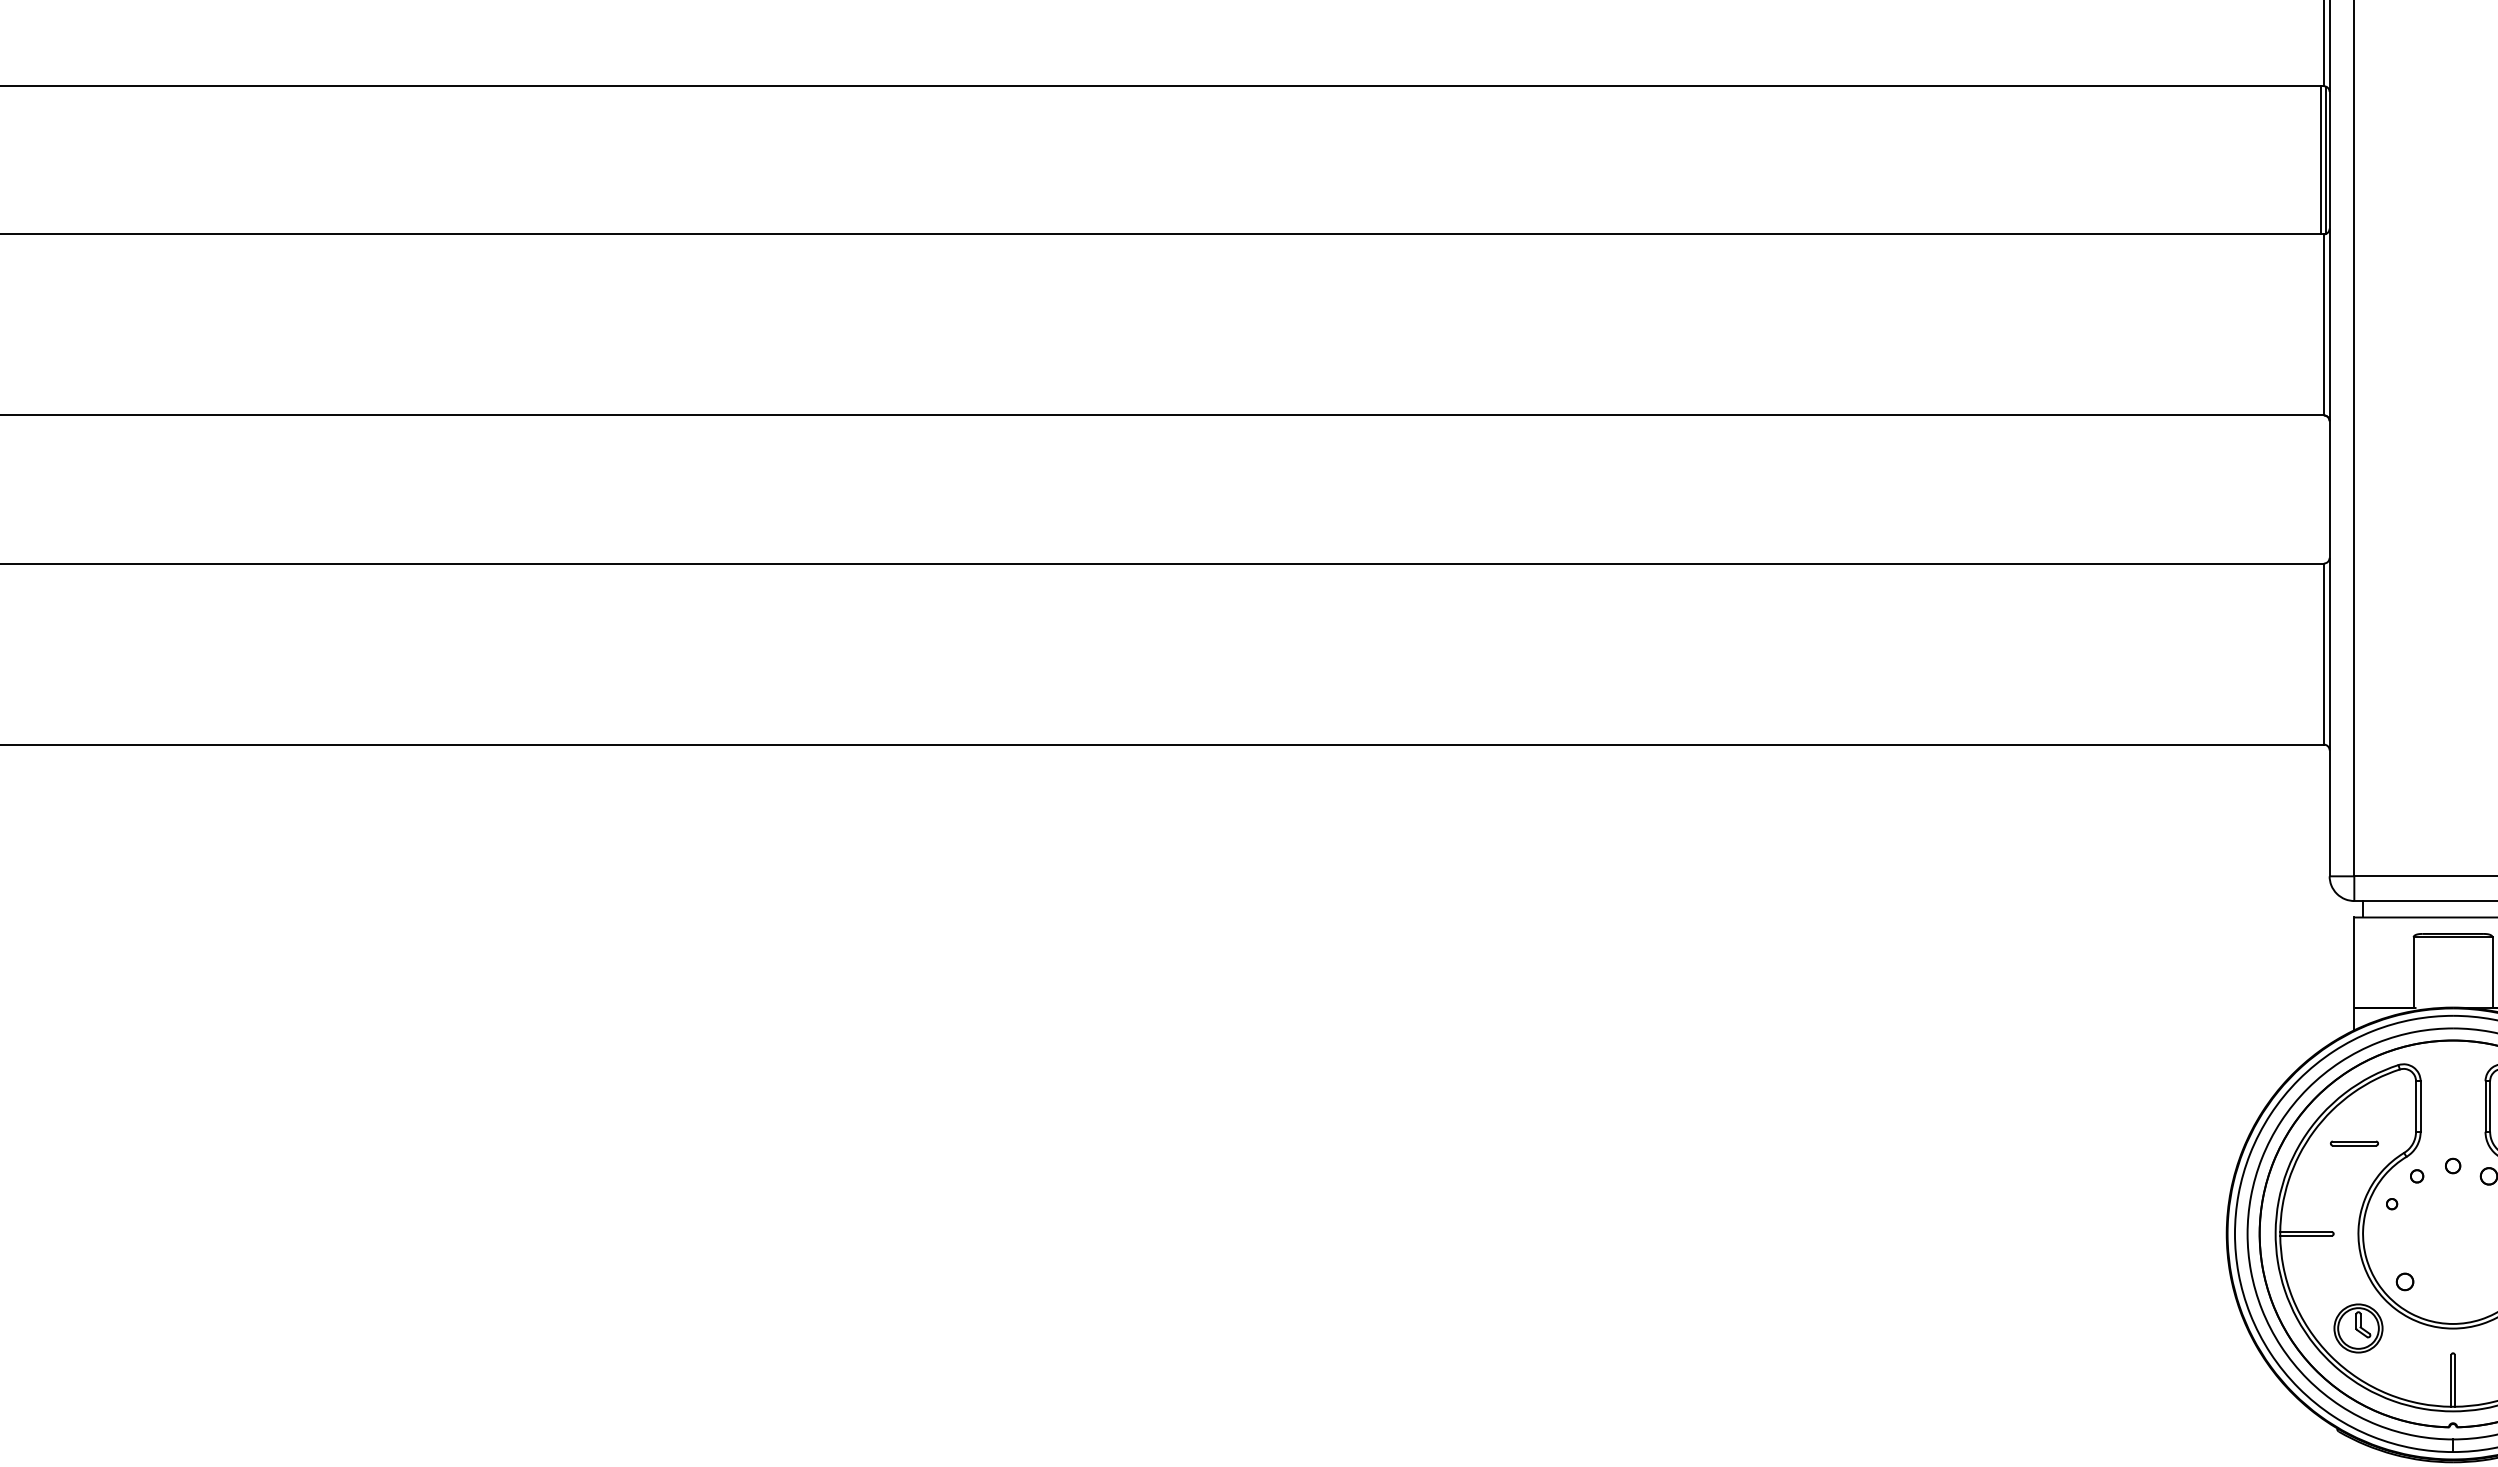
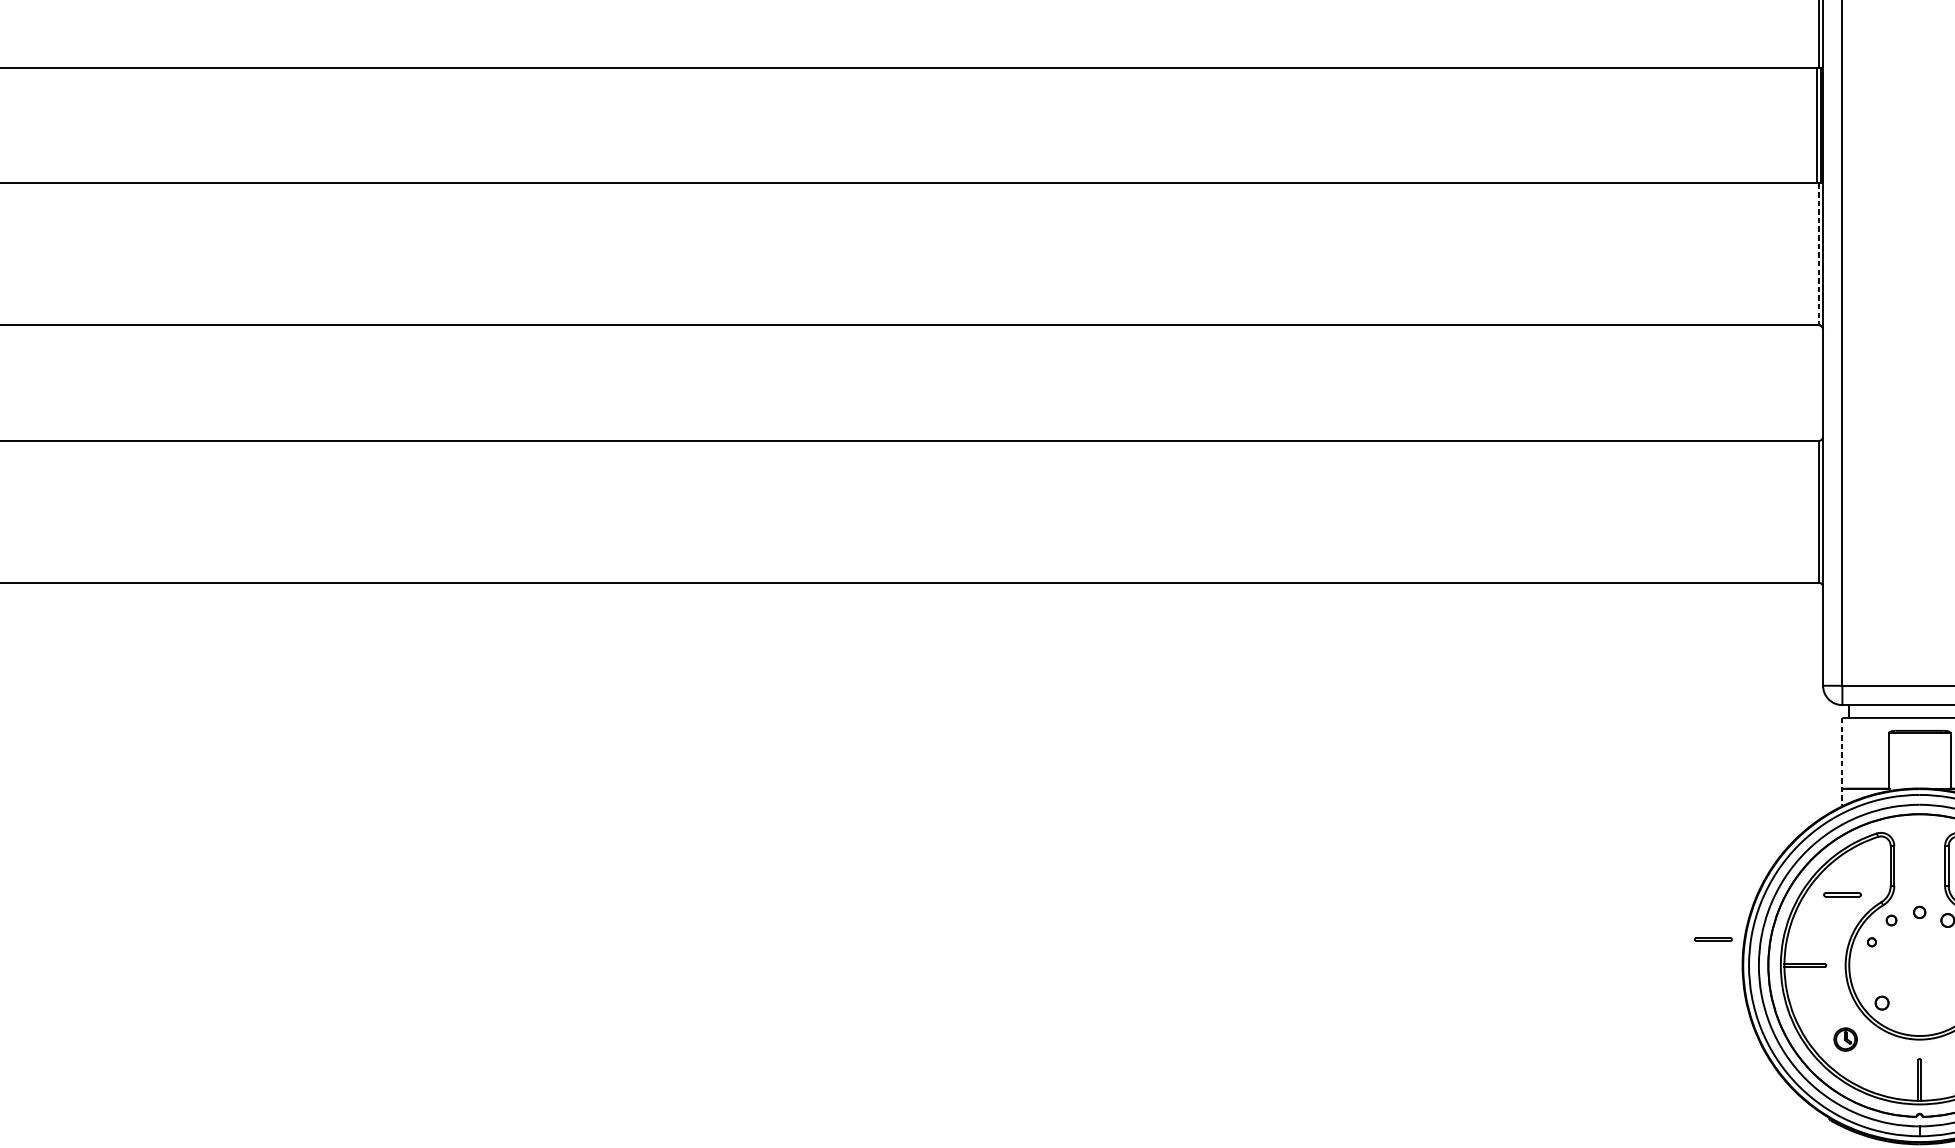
line: (2323, 324) -> (1818, 253), solid -> dashed
line: (2354, 974) -> (1842, 762), solid -> dashed
part: (2189, 1200) -> (1713, 939), added
part: (2358, 1328) -> (1845, 1039), size x0.6

